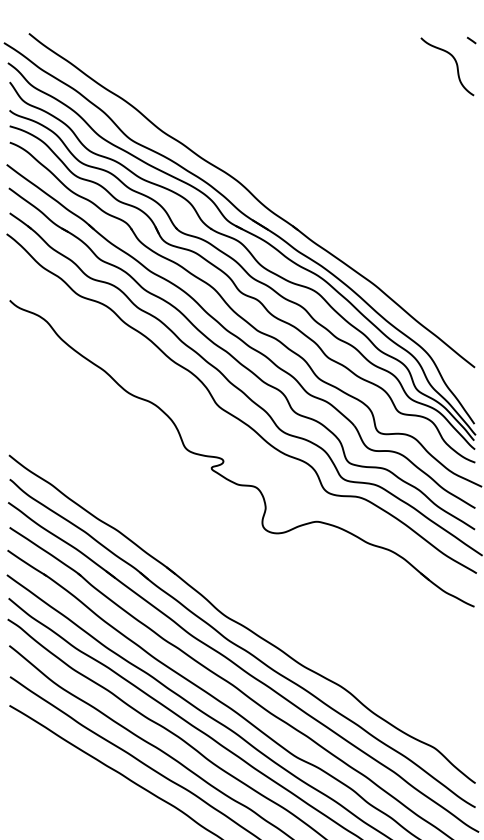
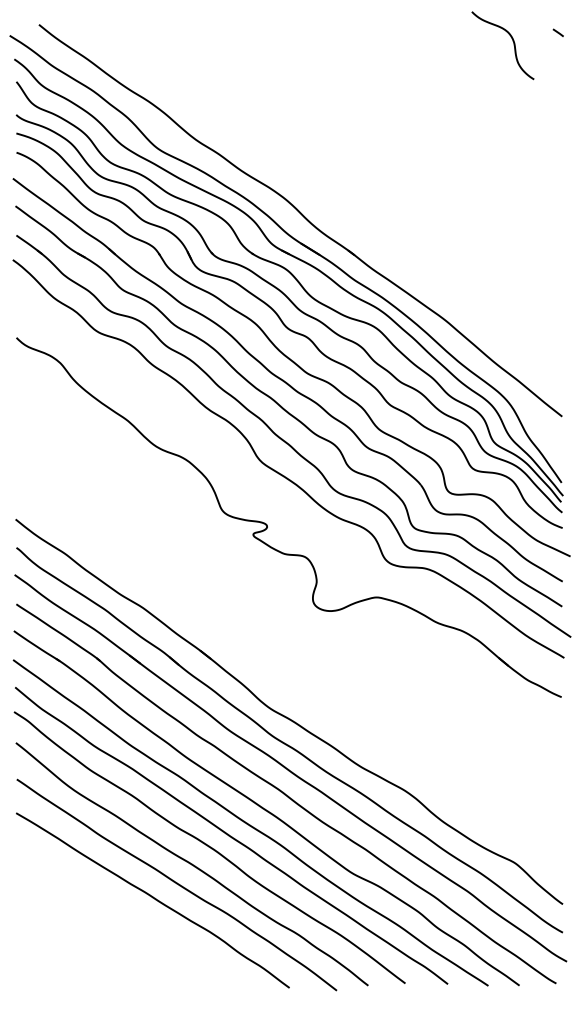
curve: (455, 63) -> (512, 41), moved

